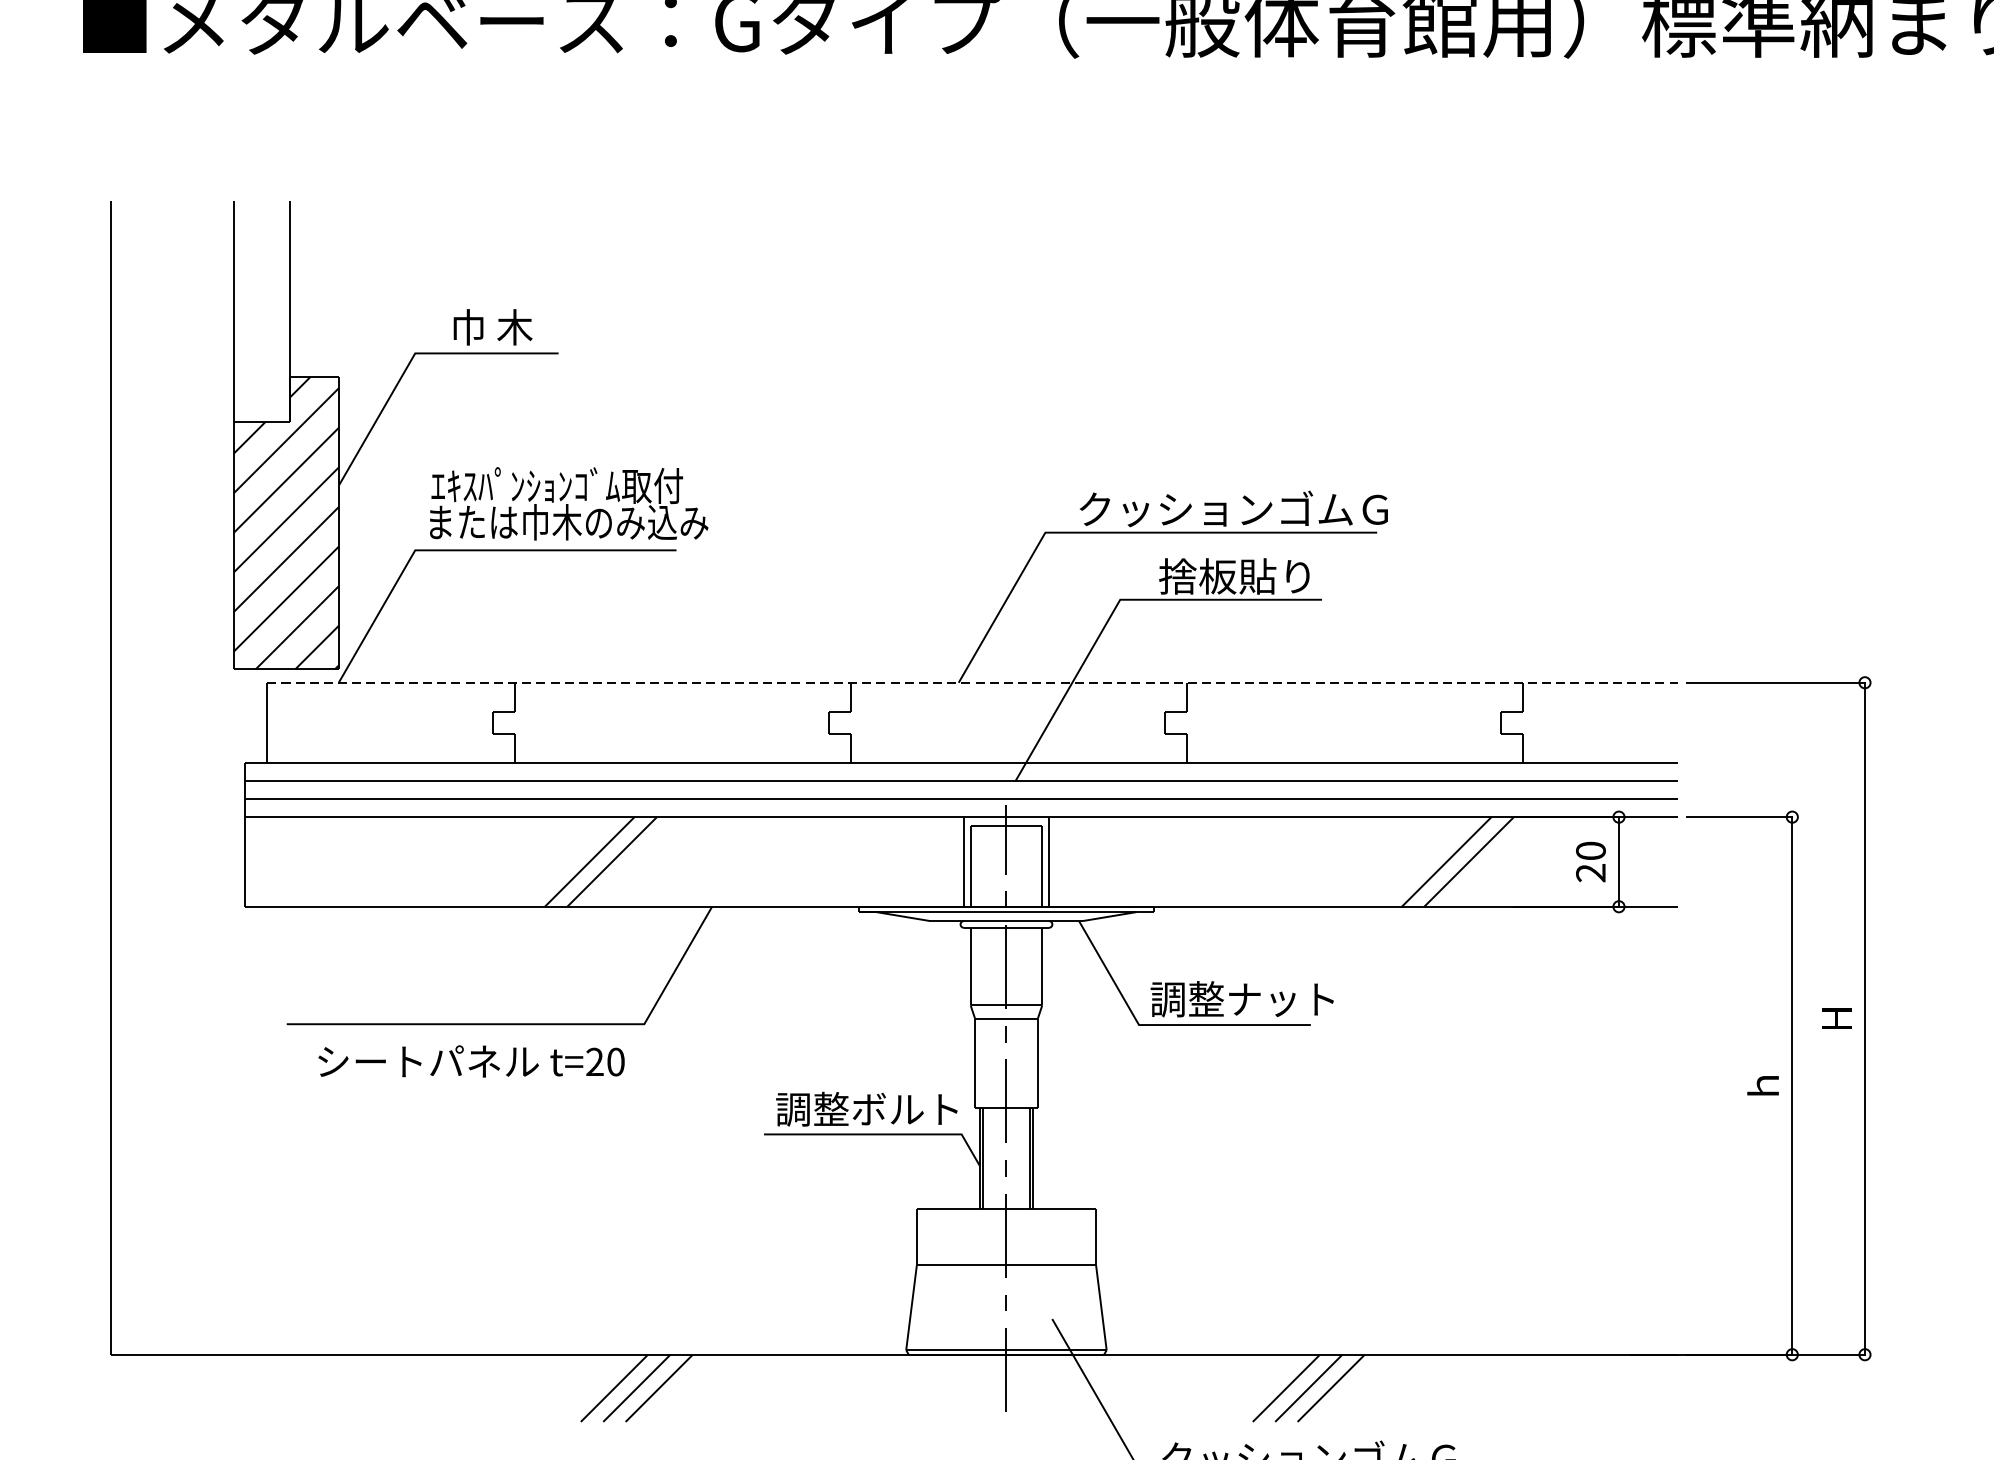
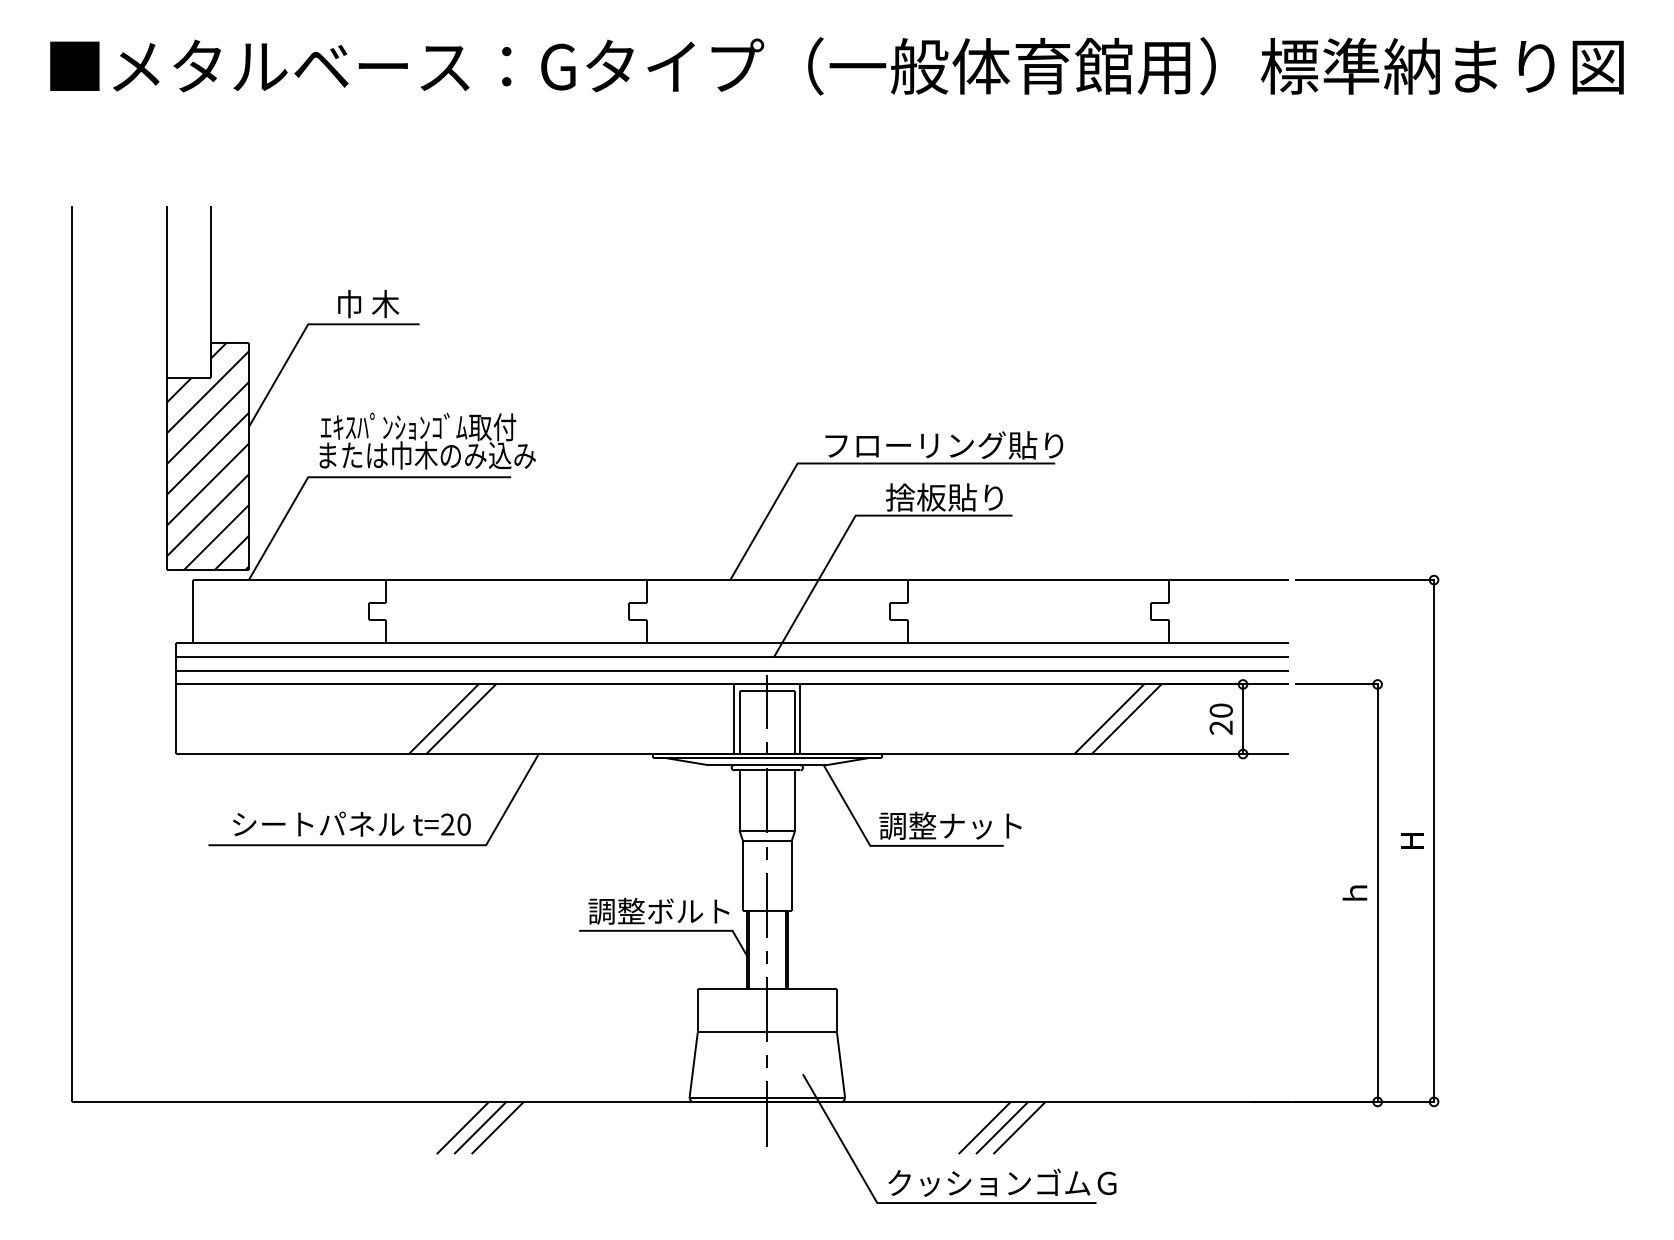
text: (1233, 509) -> (943, 445), クッションゴムＧ -> フローリング貼り
line: (973, 683) -> (741, 580), dashed -> solid
text: (470, 1060) -> (351, 823), moved

